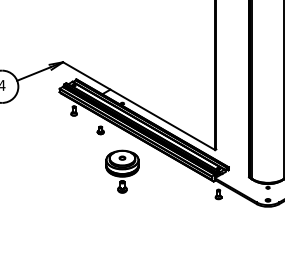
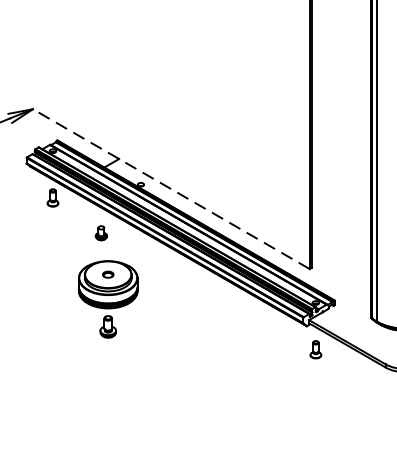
line: (139, 106) -> (171, 189), solid -> dashed
part: (122, 171) -> (108, 298), moved

